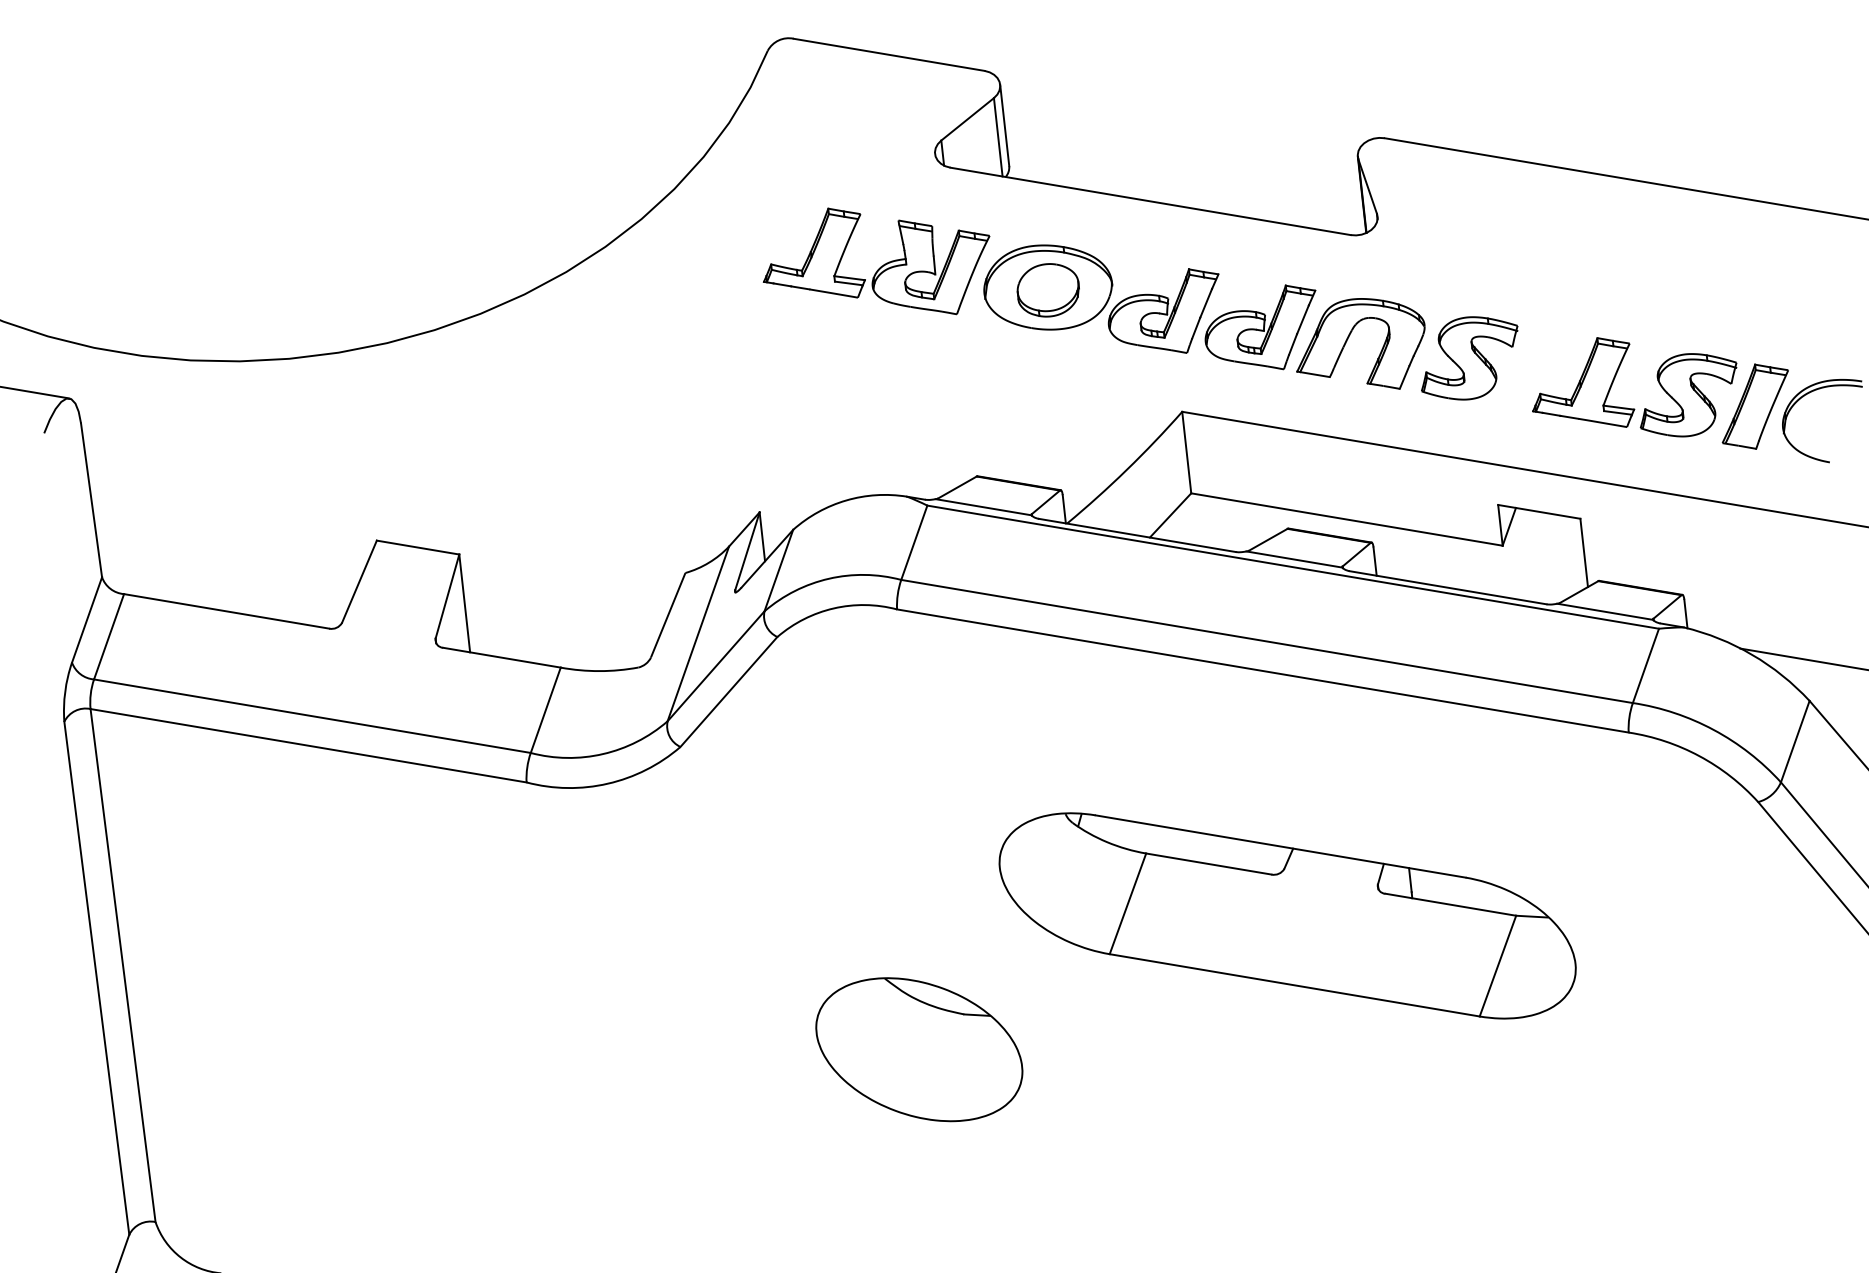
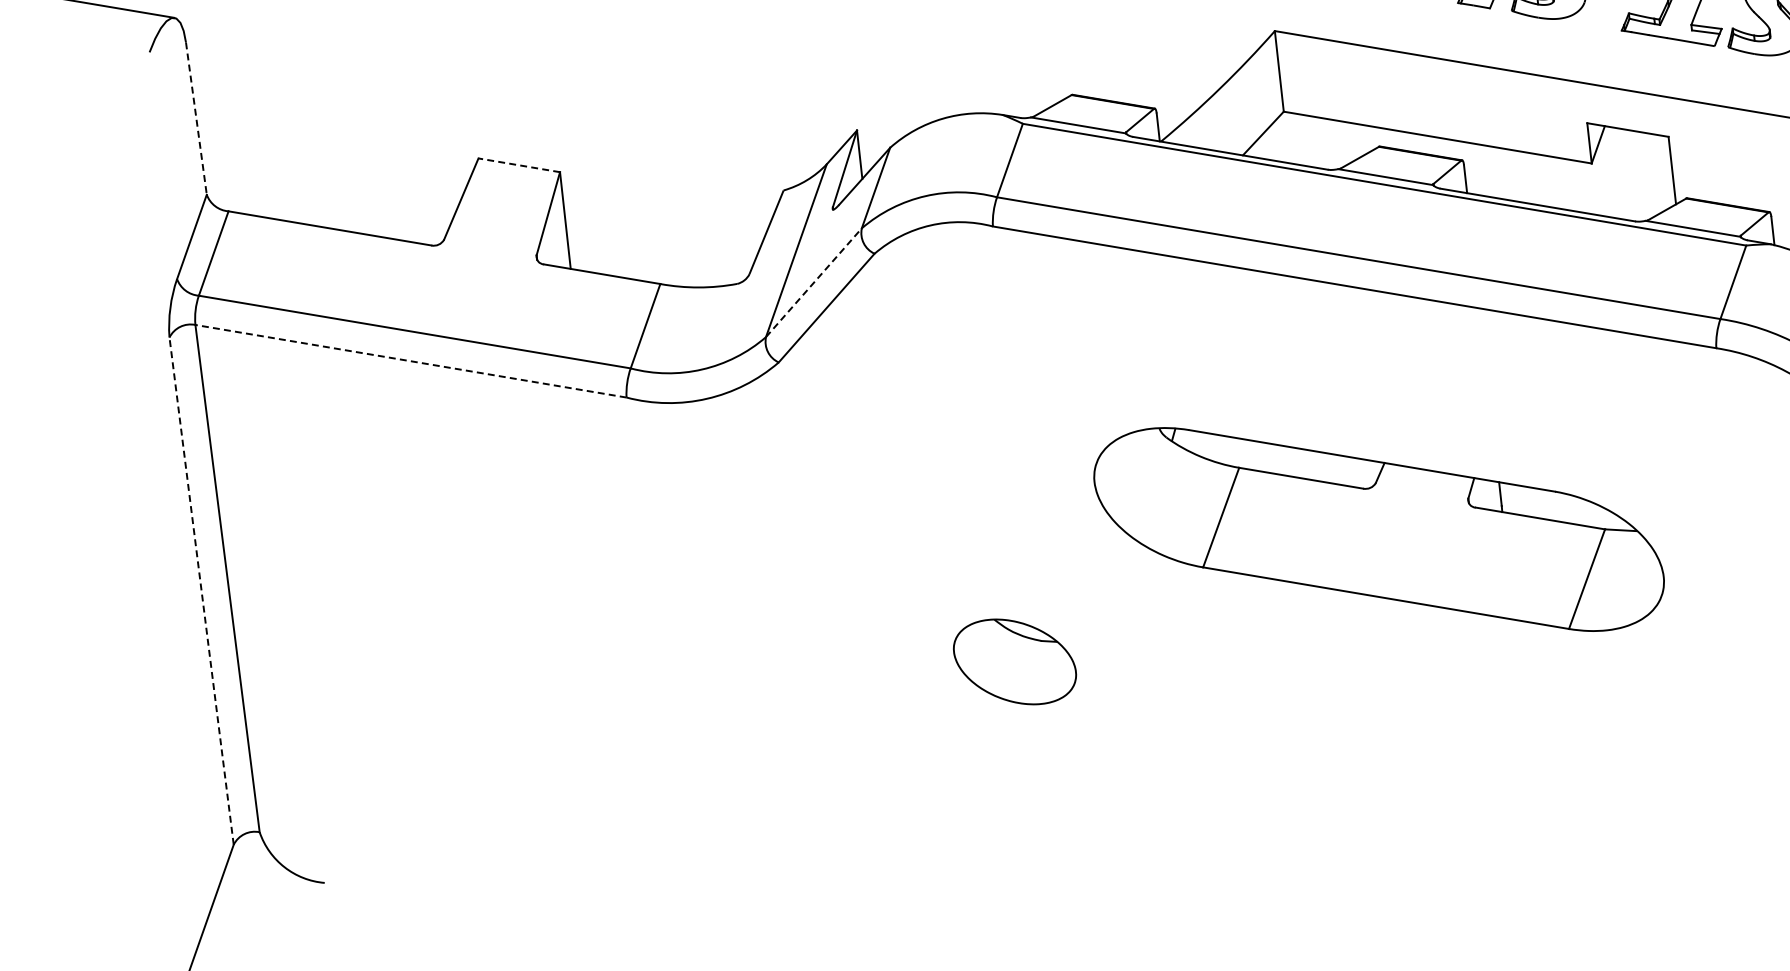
line: (91, 500) -> (196, 118), solid -> dashed
line: (418, 547) -> (519, 165), solid -> dashed
line: (716, 665) -> (814, 281), solid -> dashed
line: (308, 745) -> (410, 361), solid -> dashed
line: (96, 978) -> (201, 591), solid -> dashed
part: (919, 1049) -> (1015, 661), size x0.6

